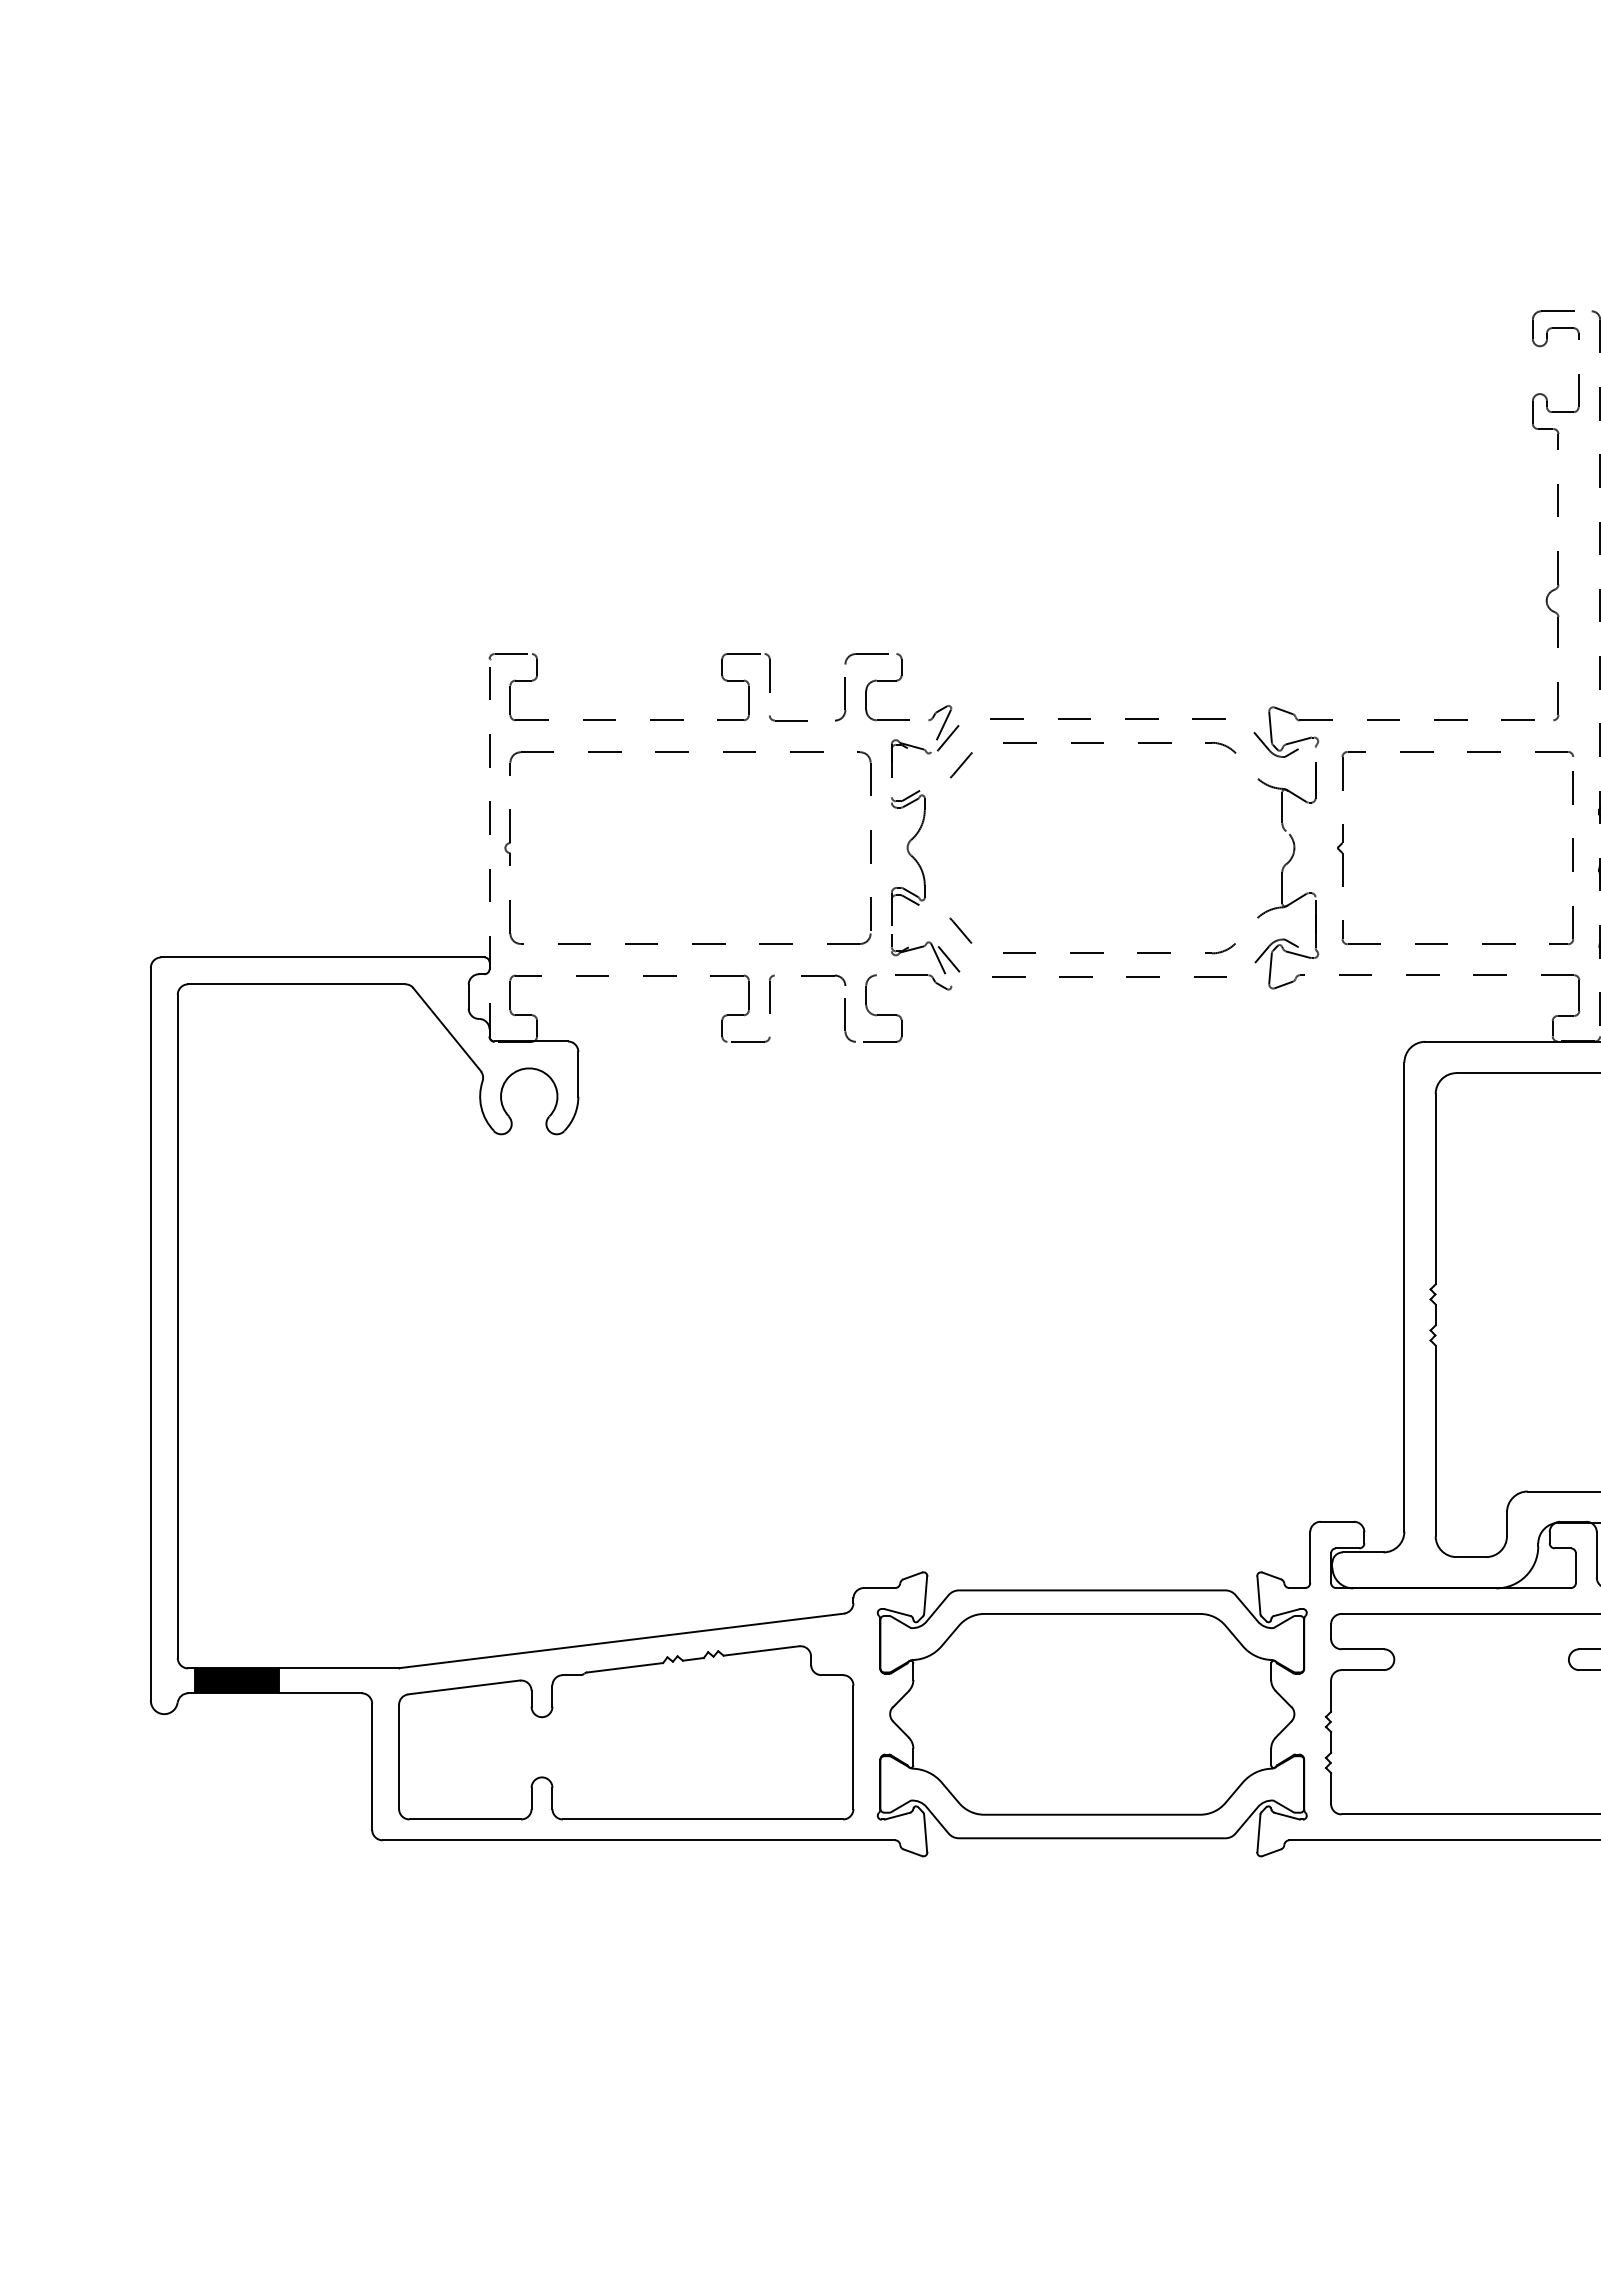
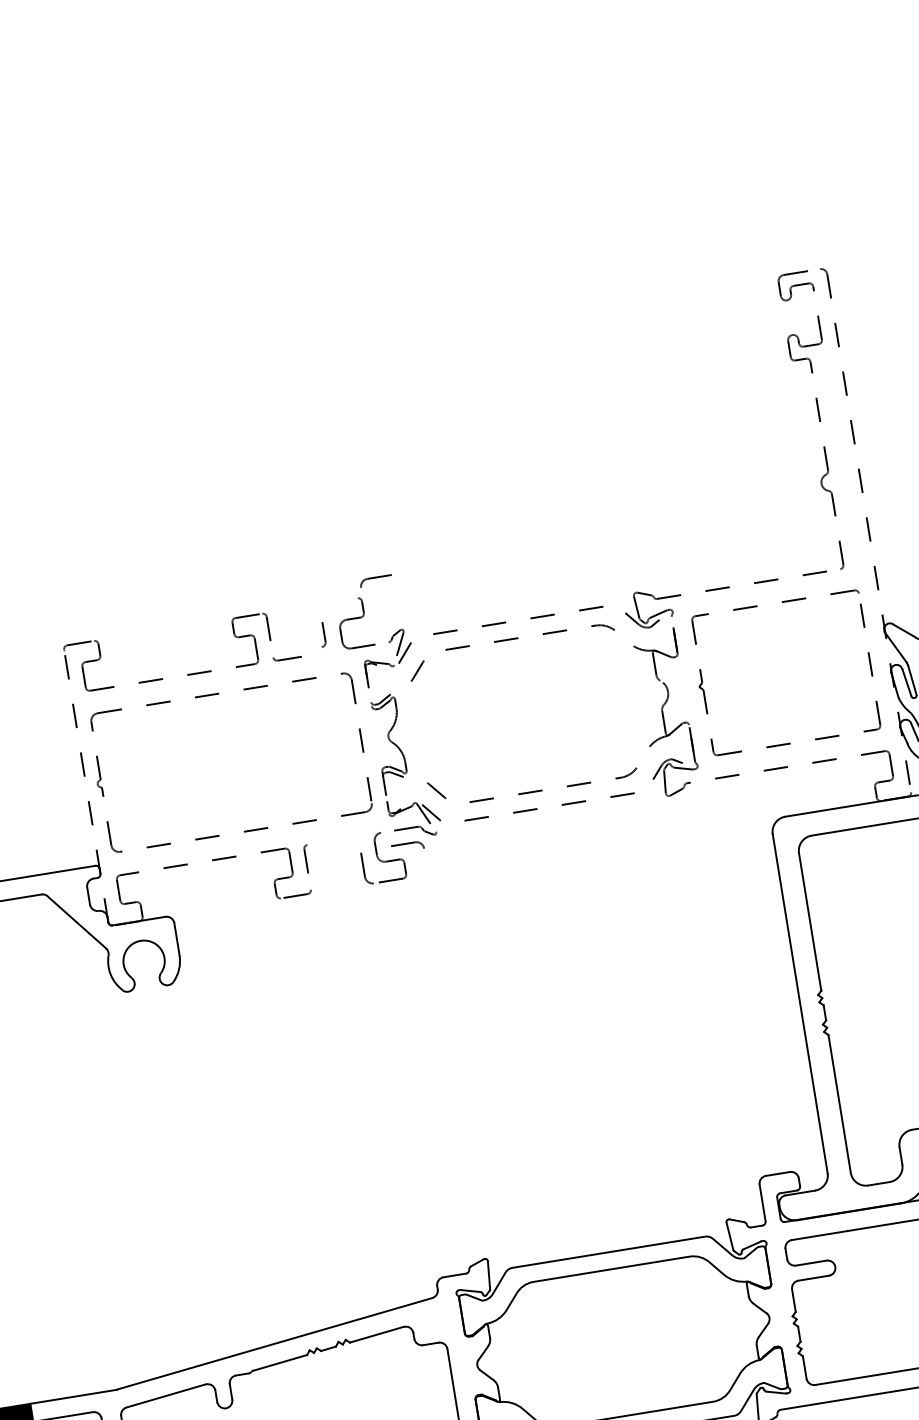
part: (866, 658) -> (375, 580), moved
part: (840, 699) -> (322, 637), size x0.6
part: (823, 979) -> (407, 846), moved

